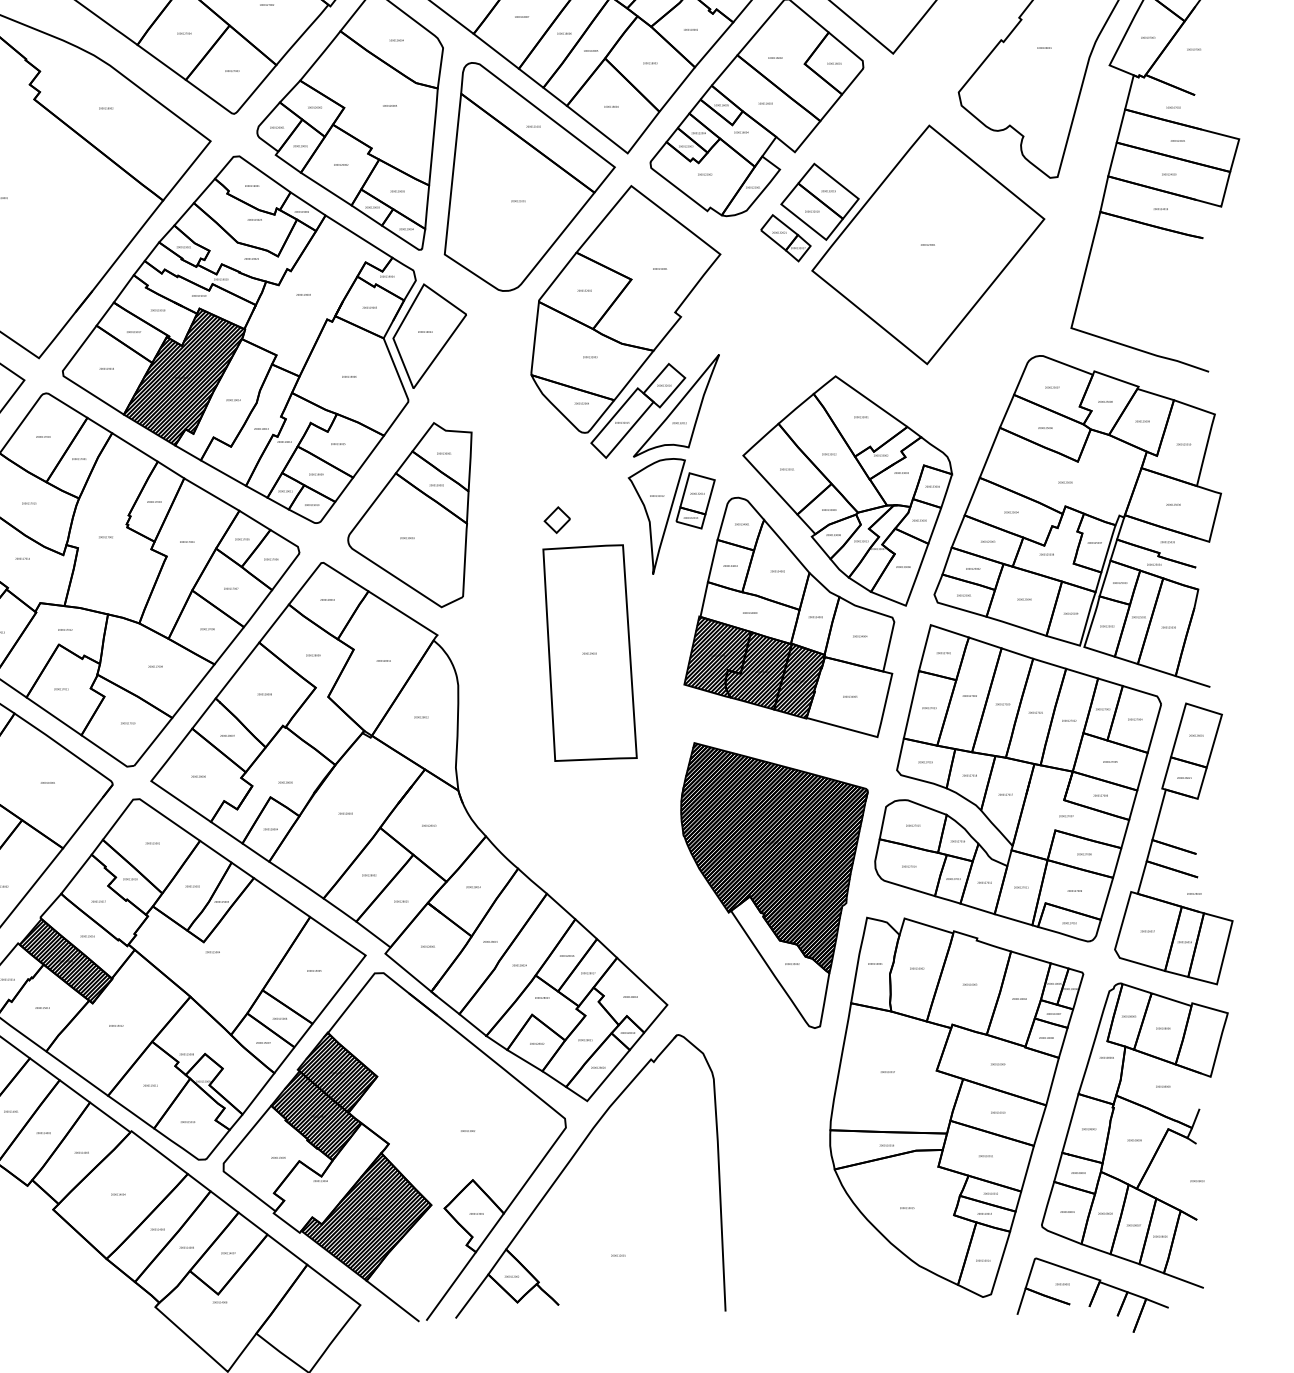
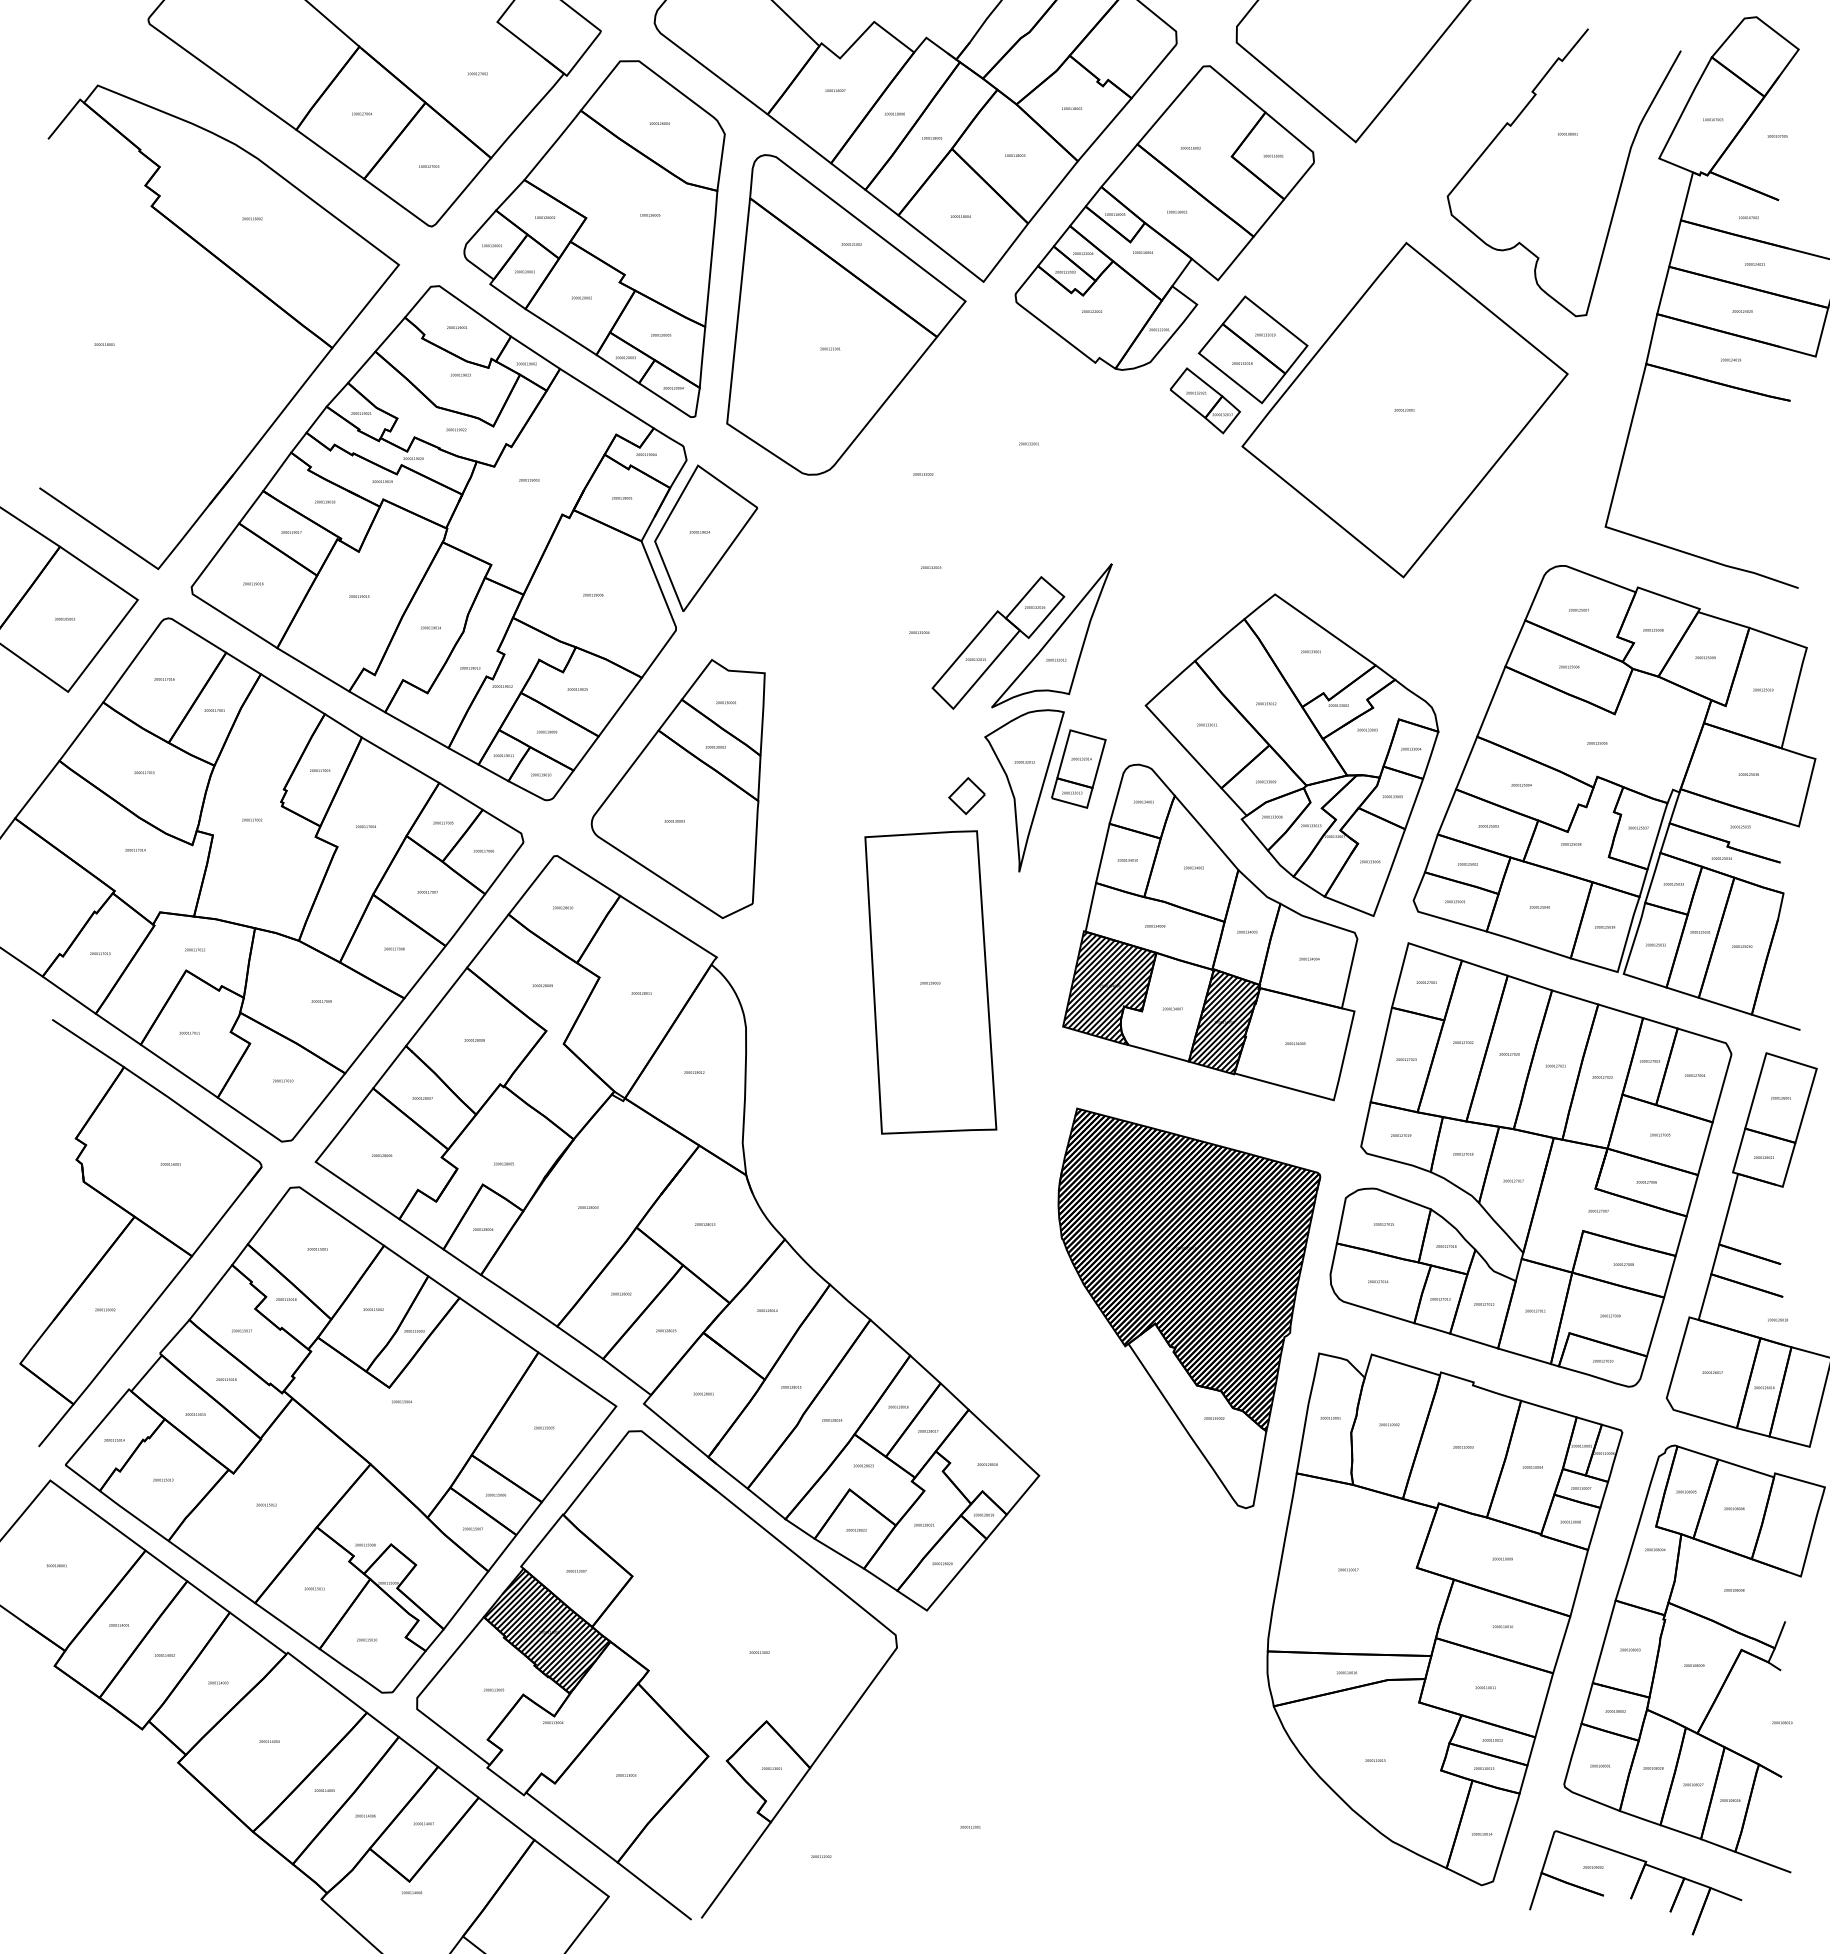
part: (625, 309) -> (980, 500), removed
hatch: (183, 376) -> (361, 594), removed
part: (557, 519) -> (966, 795), moved
hatch: (758, 670) -> (1166, 1007), removed
hatch: (66, 961) -> (196, 1415), removed
hatch: (337, 1072) -> (576, 1570), removed
part: (570, 1161) -> (903, 1695), removed
hatch: (366, 1217) -> (617, 1773), removed

